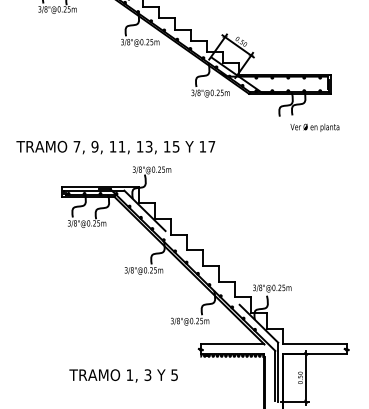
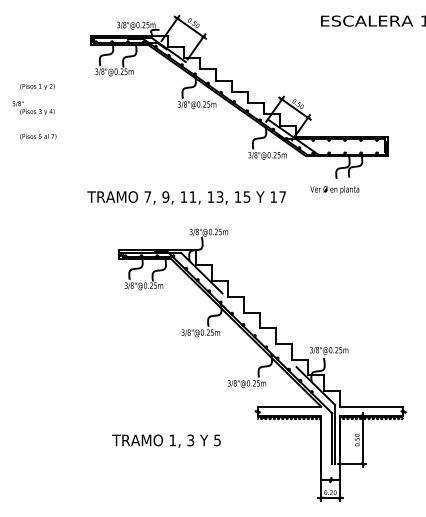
text: (314, 128) -> (334, 190), moved
text: (115, 147) -> (186, 197), moved
hatch: (314, 355) -> (371, 417), added
text: (123, 375) -> (166, 440), moved

